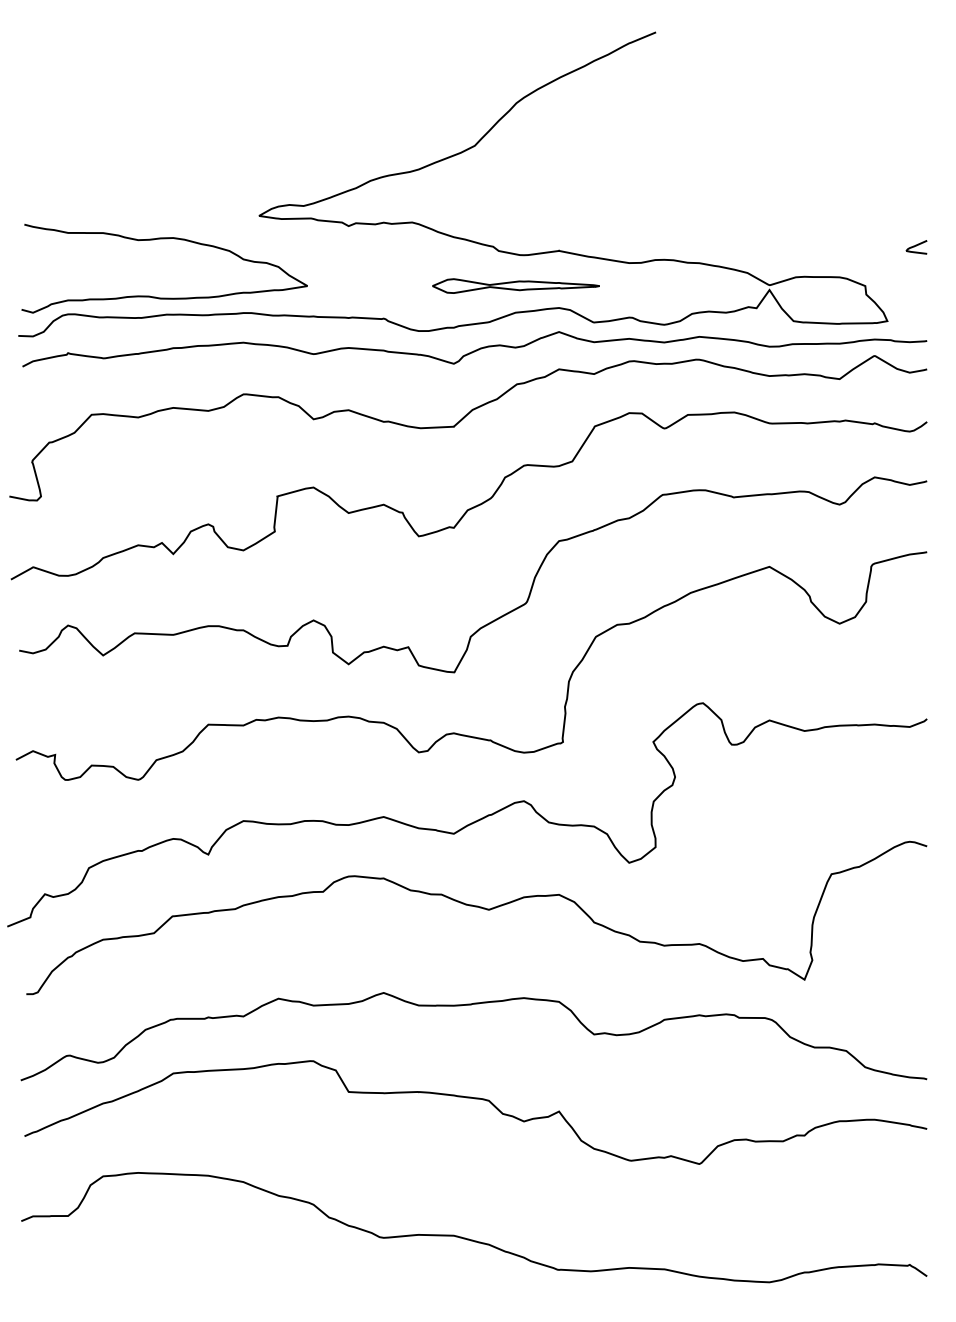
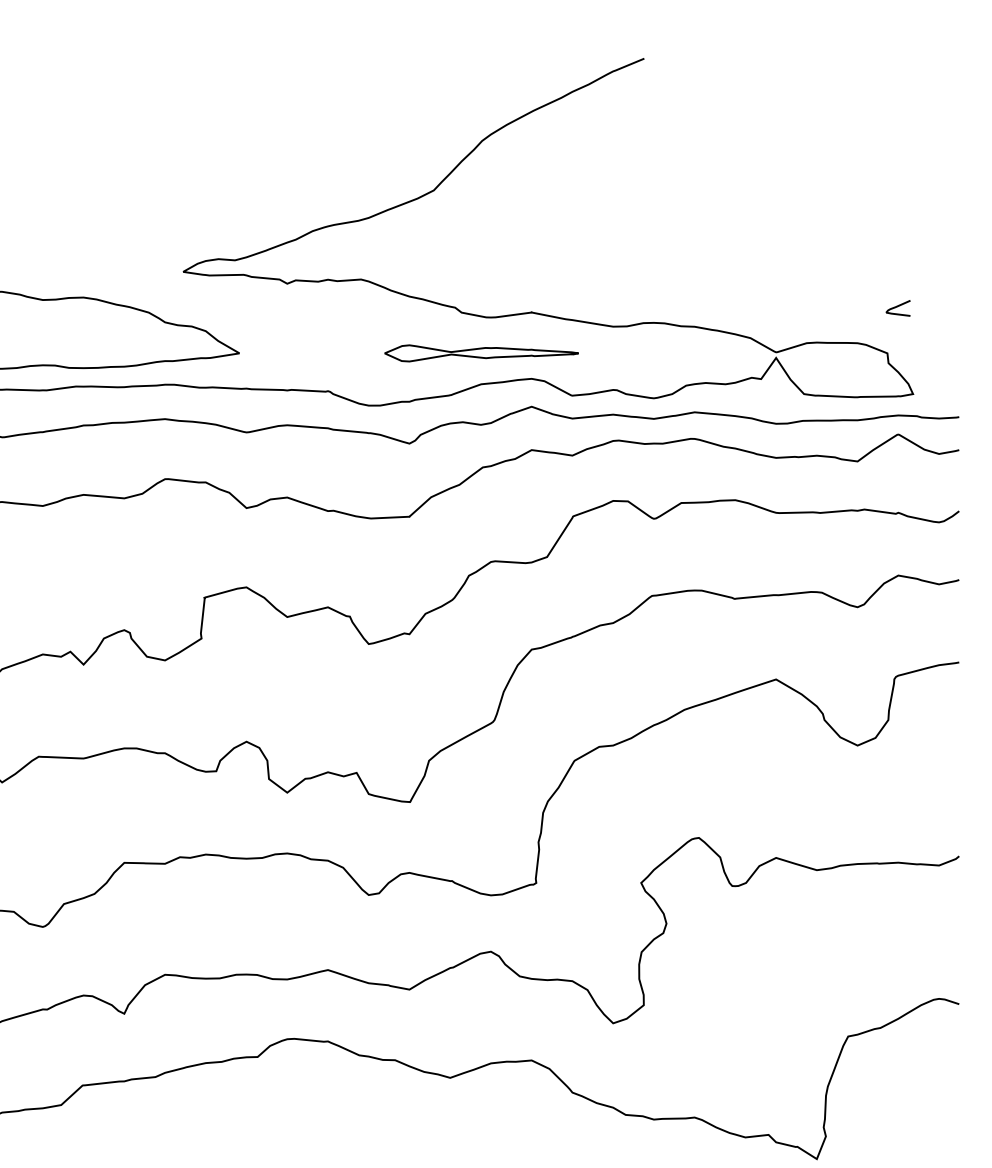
curve: (916, 246) -> (898, 307), moved

